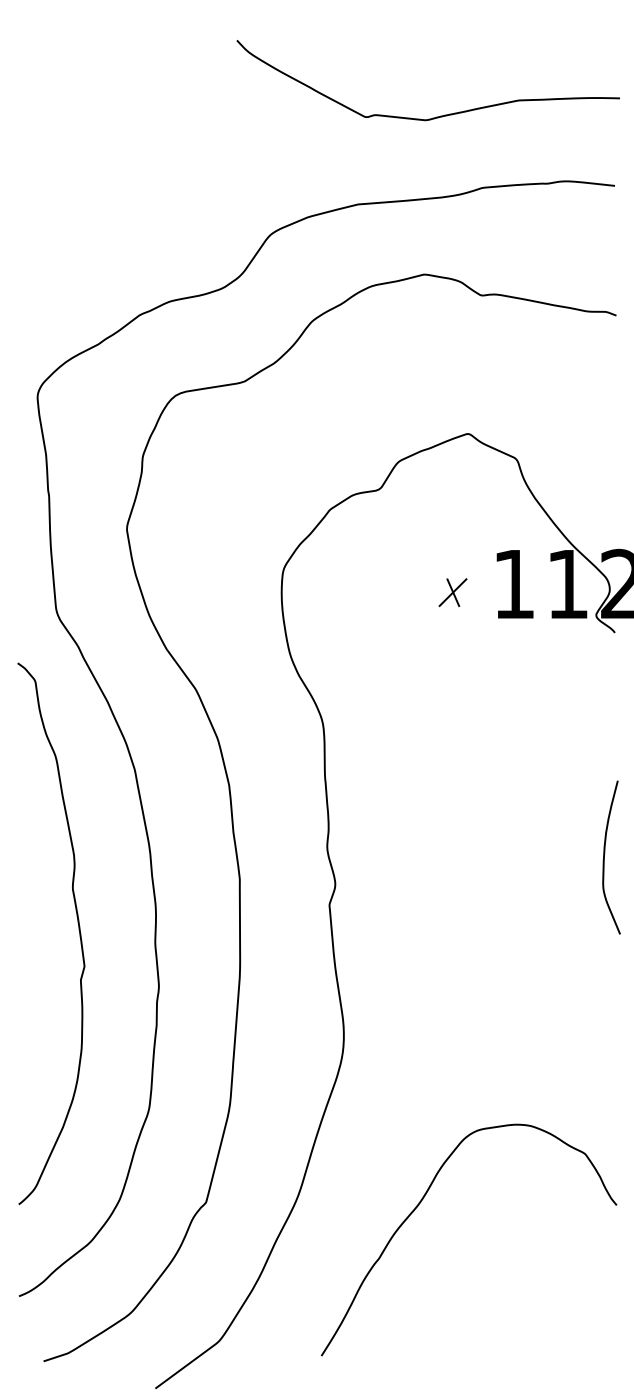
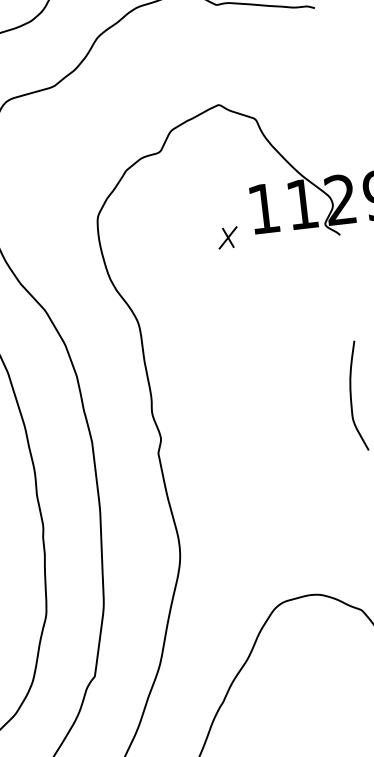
part: (452, 592) -> (227, 237), moved

